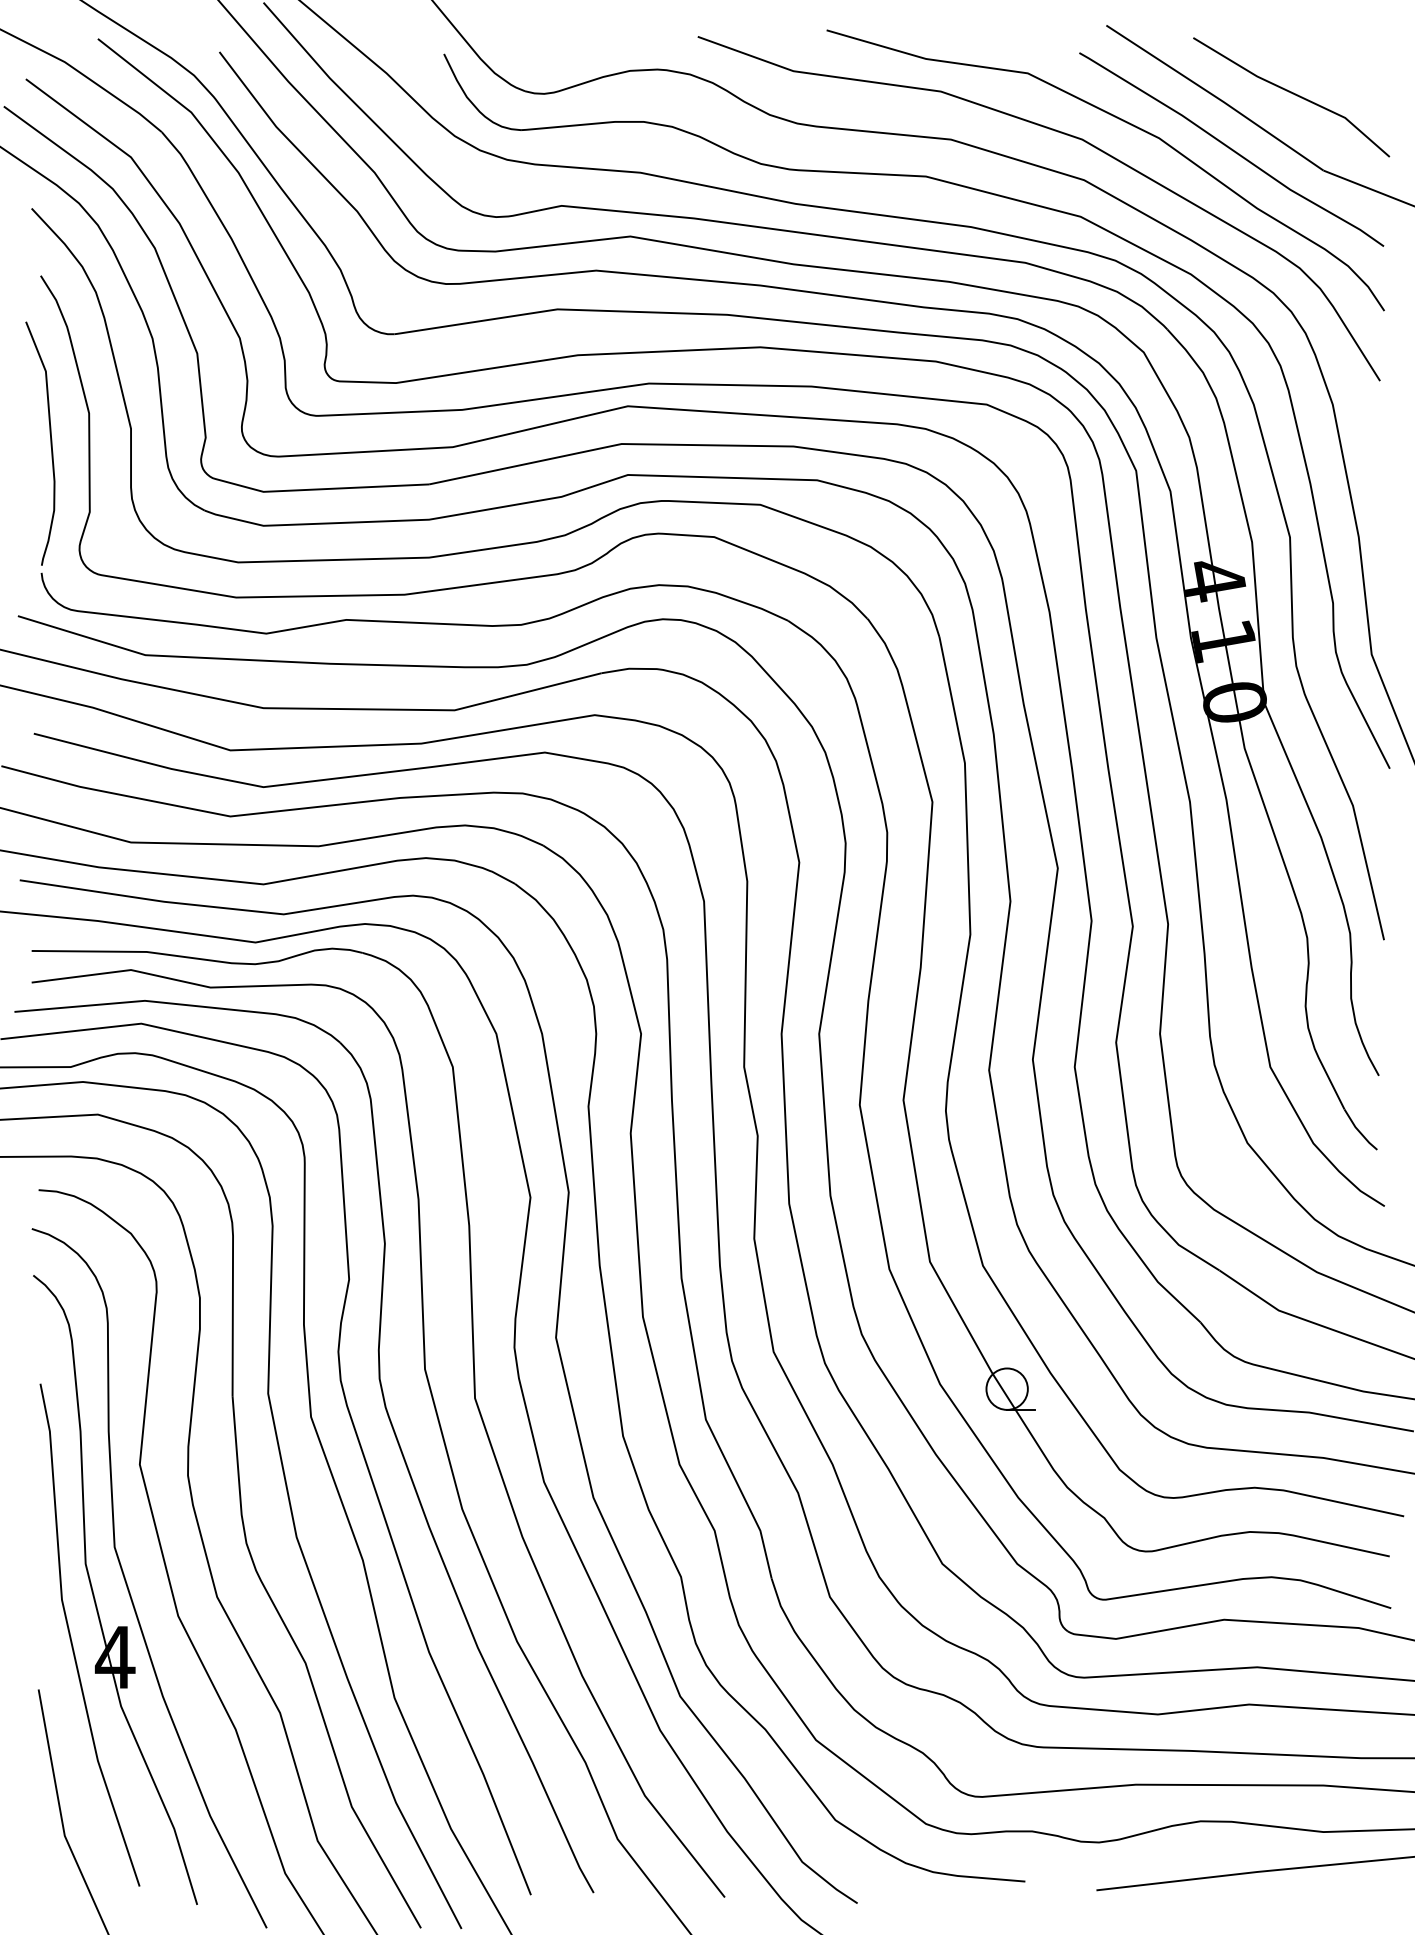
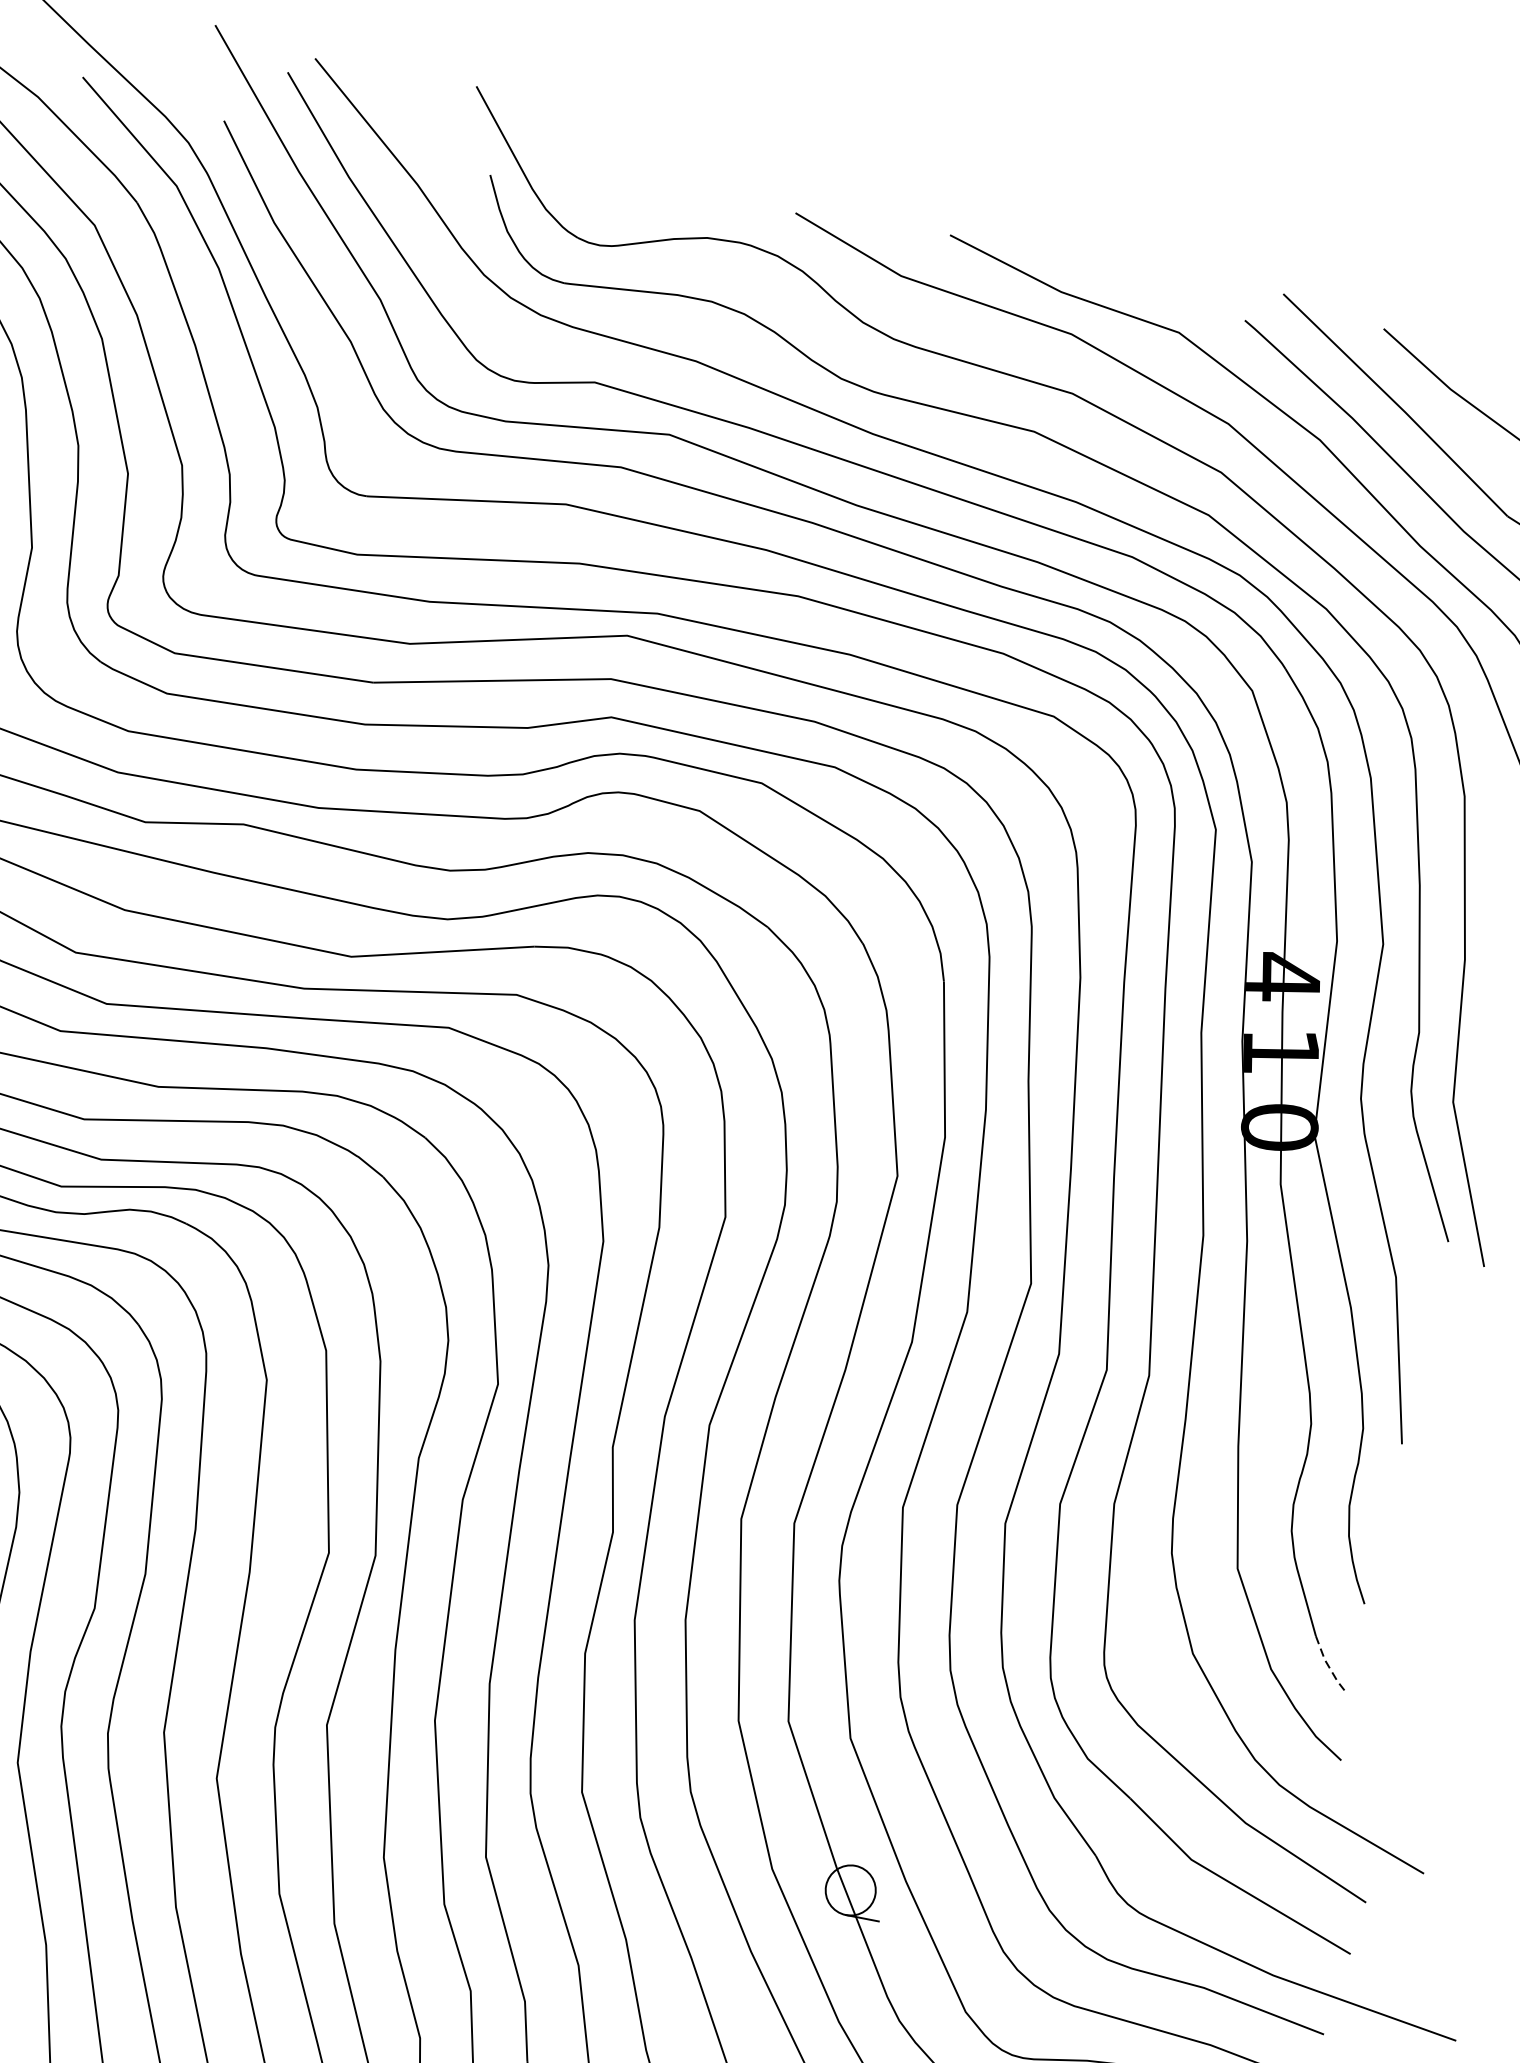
line: (1359, 1131) -> (1328, 1665), solid -> dashed

